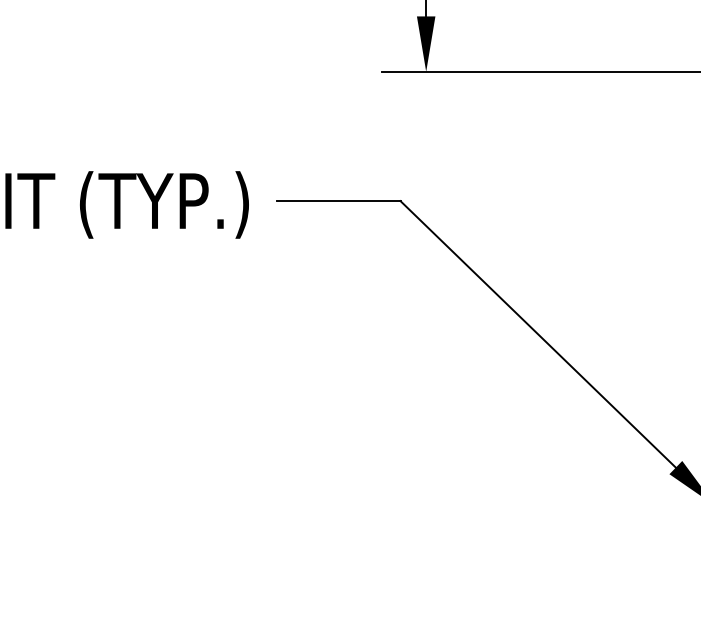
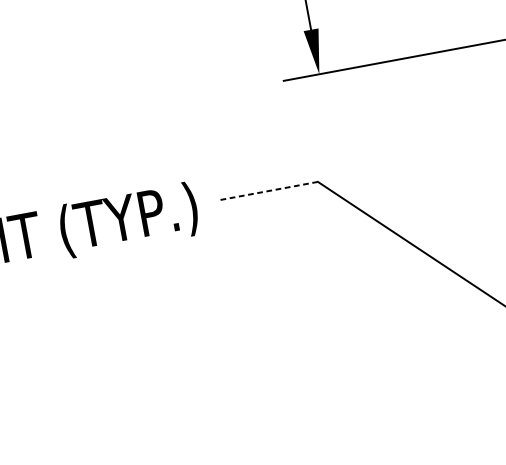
line: (338, 201) -> (268, 191), solid -> dashed

